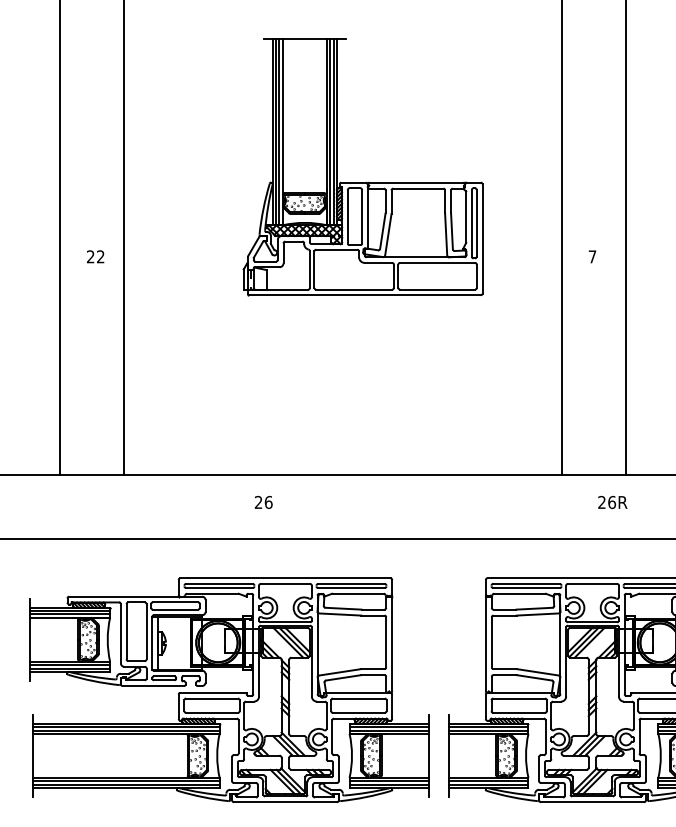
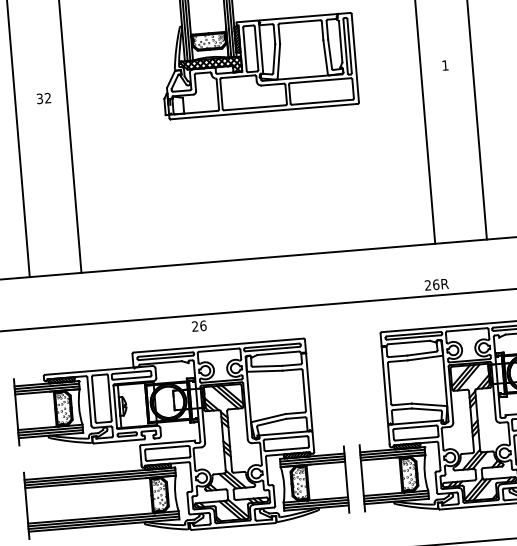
text: (90, 256) -> (39, 98), 22 -> 32
text: (592, 256) -> (445, 65), 7 -> 1
text: (612, 501) -> (436, 283), moved
text: (263, 502) -> (199, 326), moved

